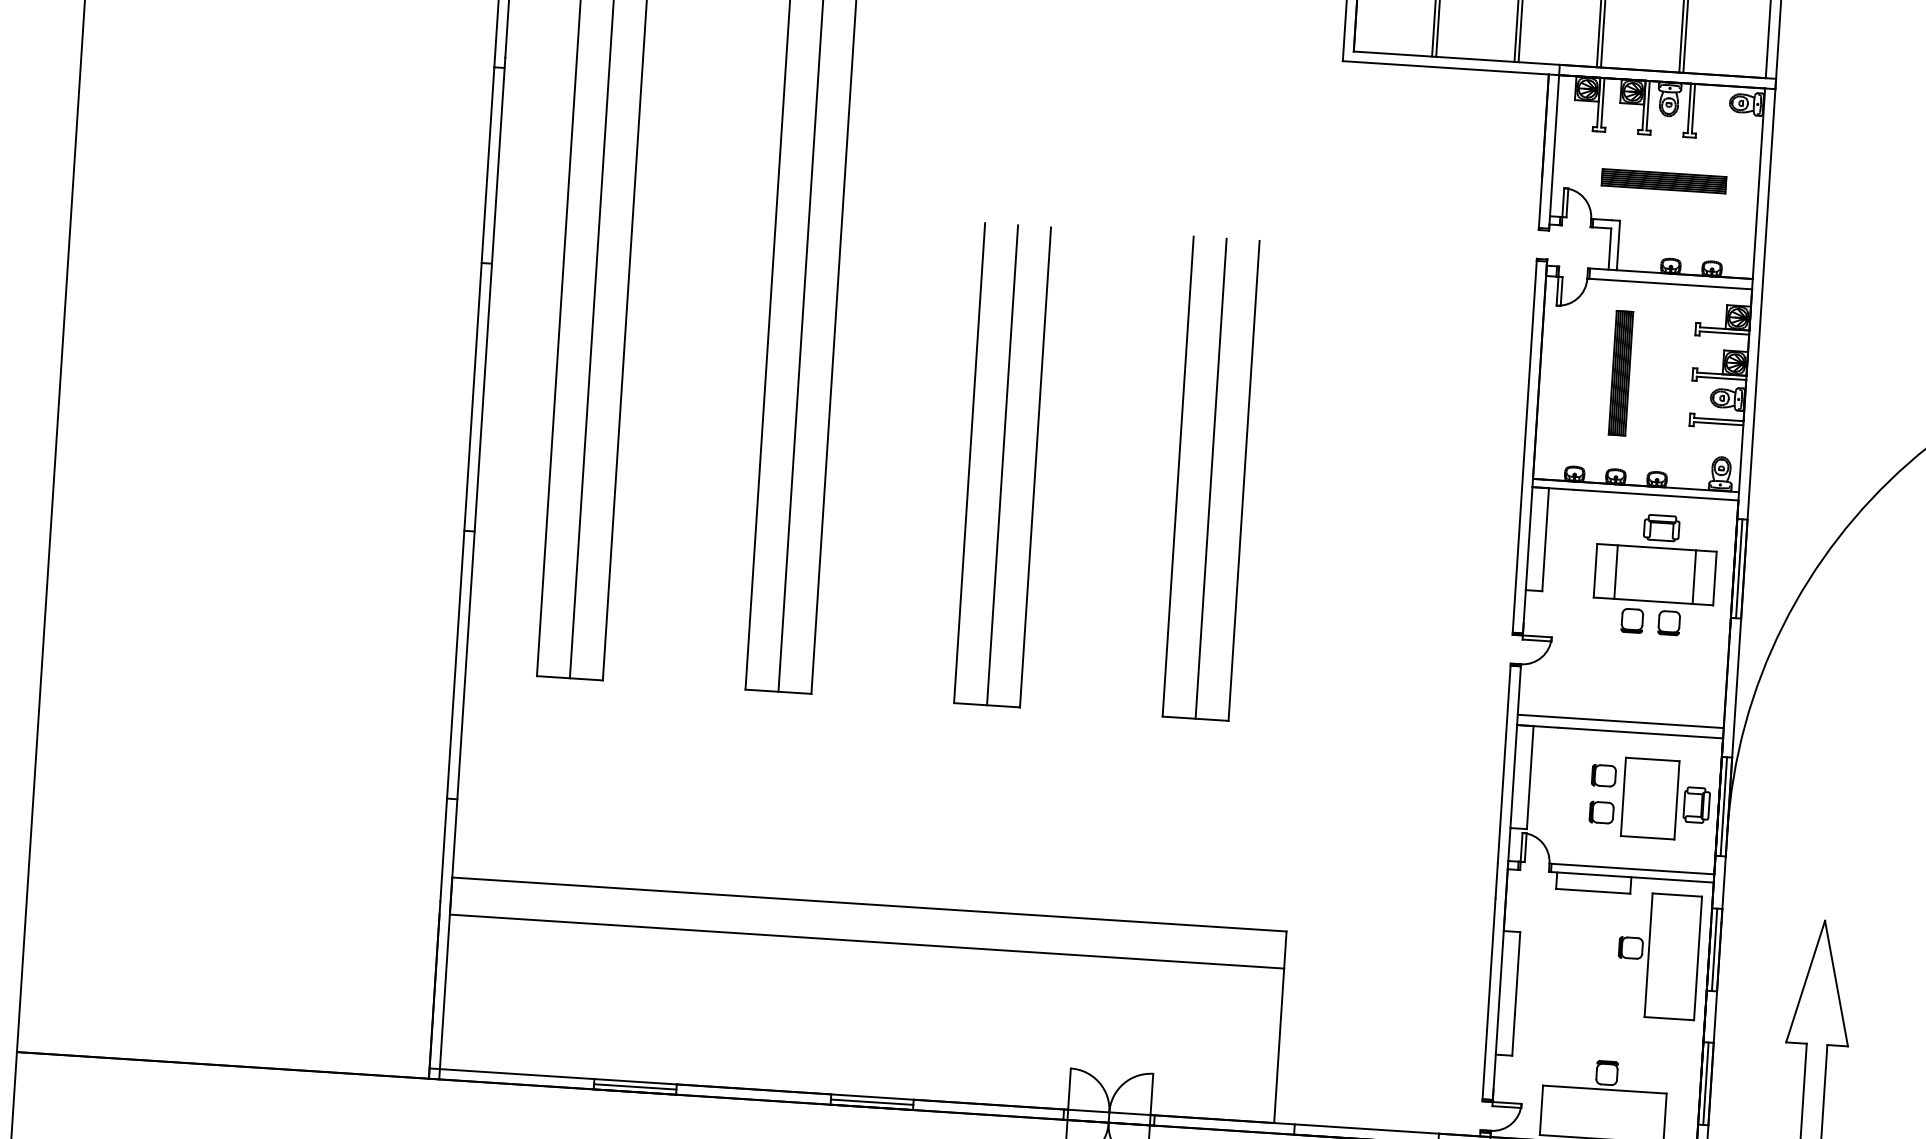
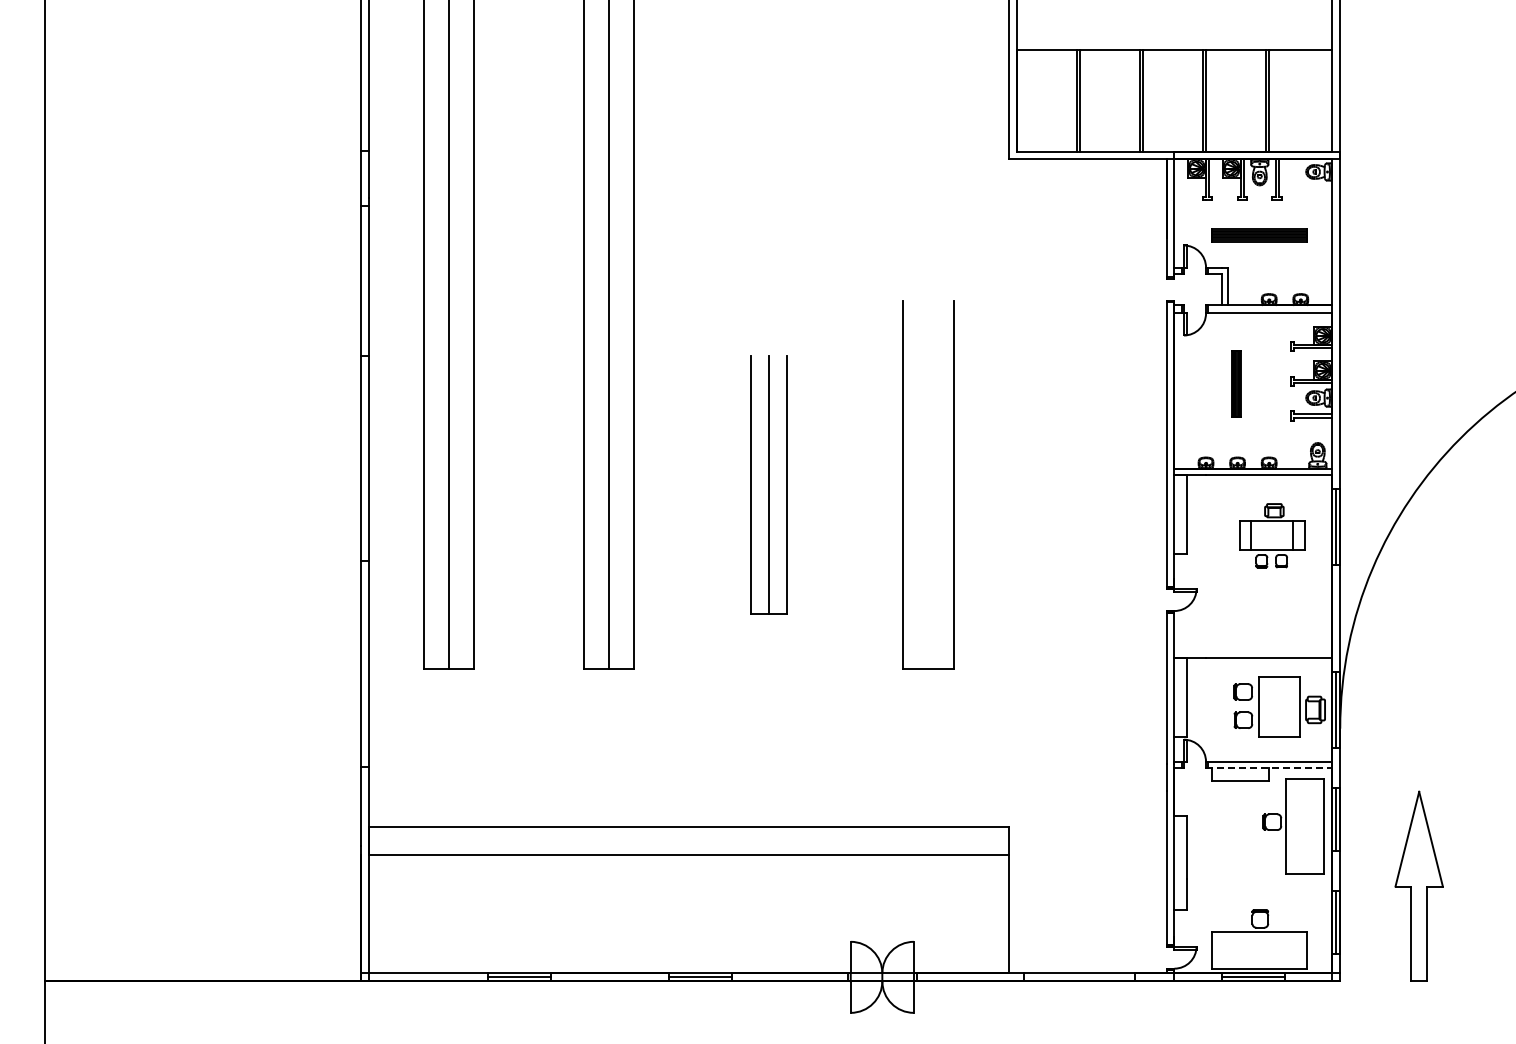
part: (1621, 372) -> (1236, 383), size x0.7
part: (1002, 464) -> (768, 484), size x0.7
line: (1210, 478) -> (928, 484), removed
part: (1655, 574) -> (1272, 535), size x0.7
line: (1620, 721) -> (1253, 649), removed
line: (1631, 877) -> (1269, 768), solid -> dashed

